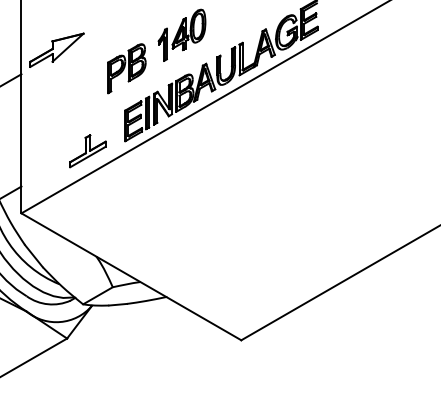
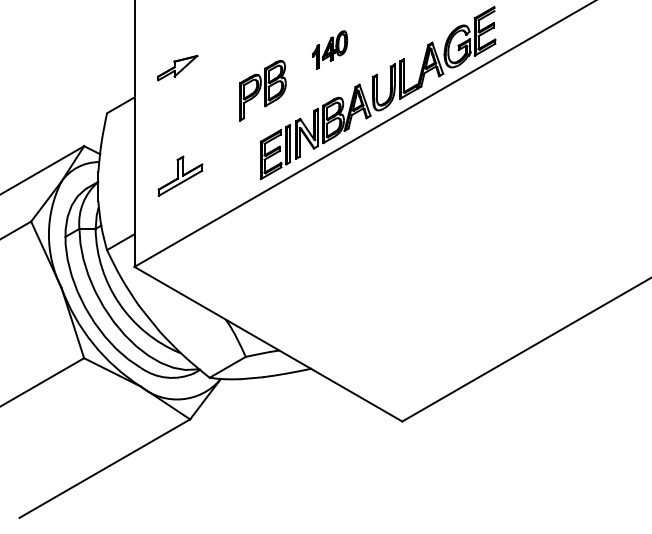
part: (181, 34) -> (329, 49), size x0.6
part: (56, 49) -> (177, 67), size x0.6
part: (87, 150) -> (180, 175), moved

